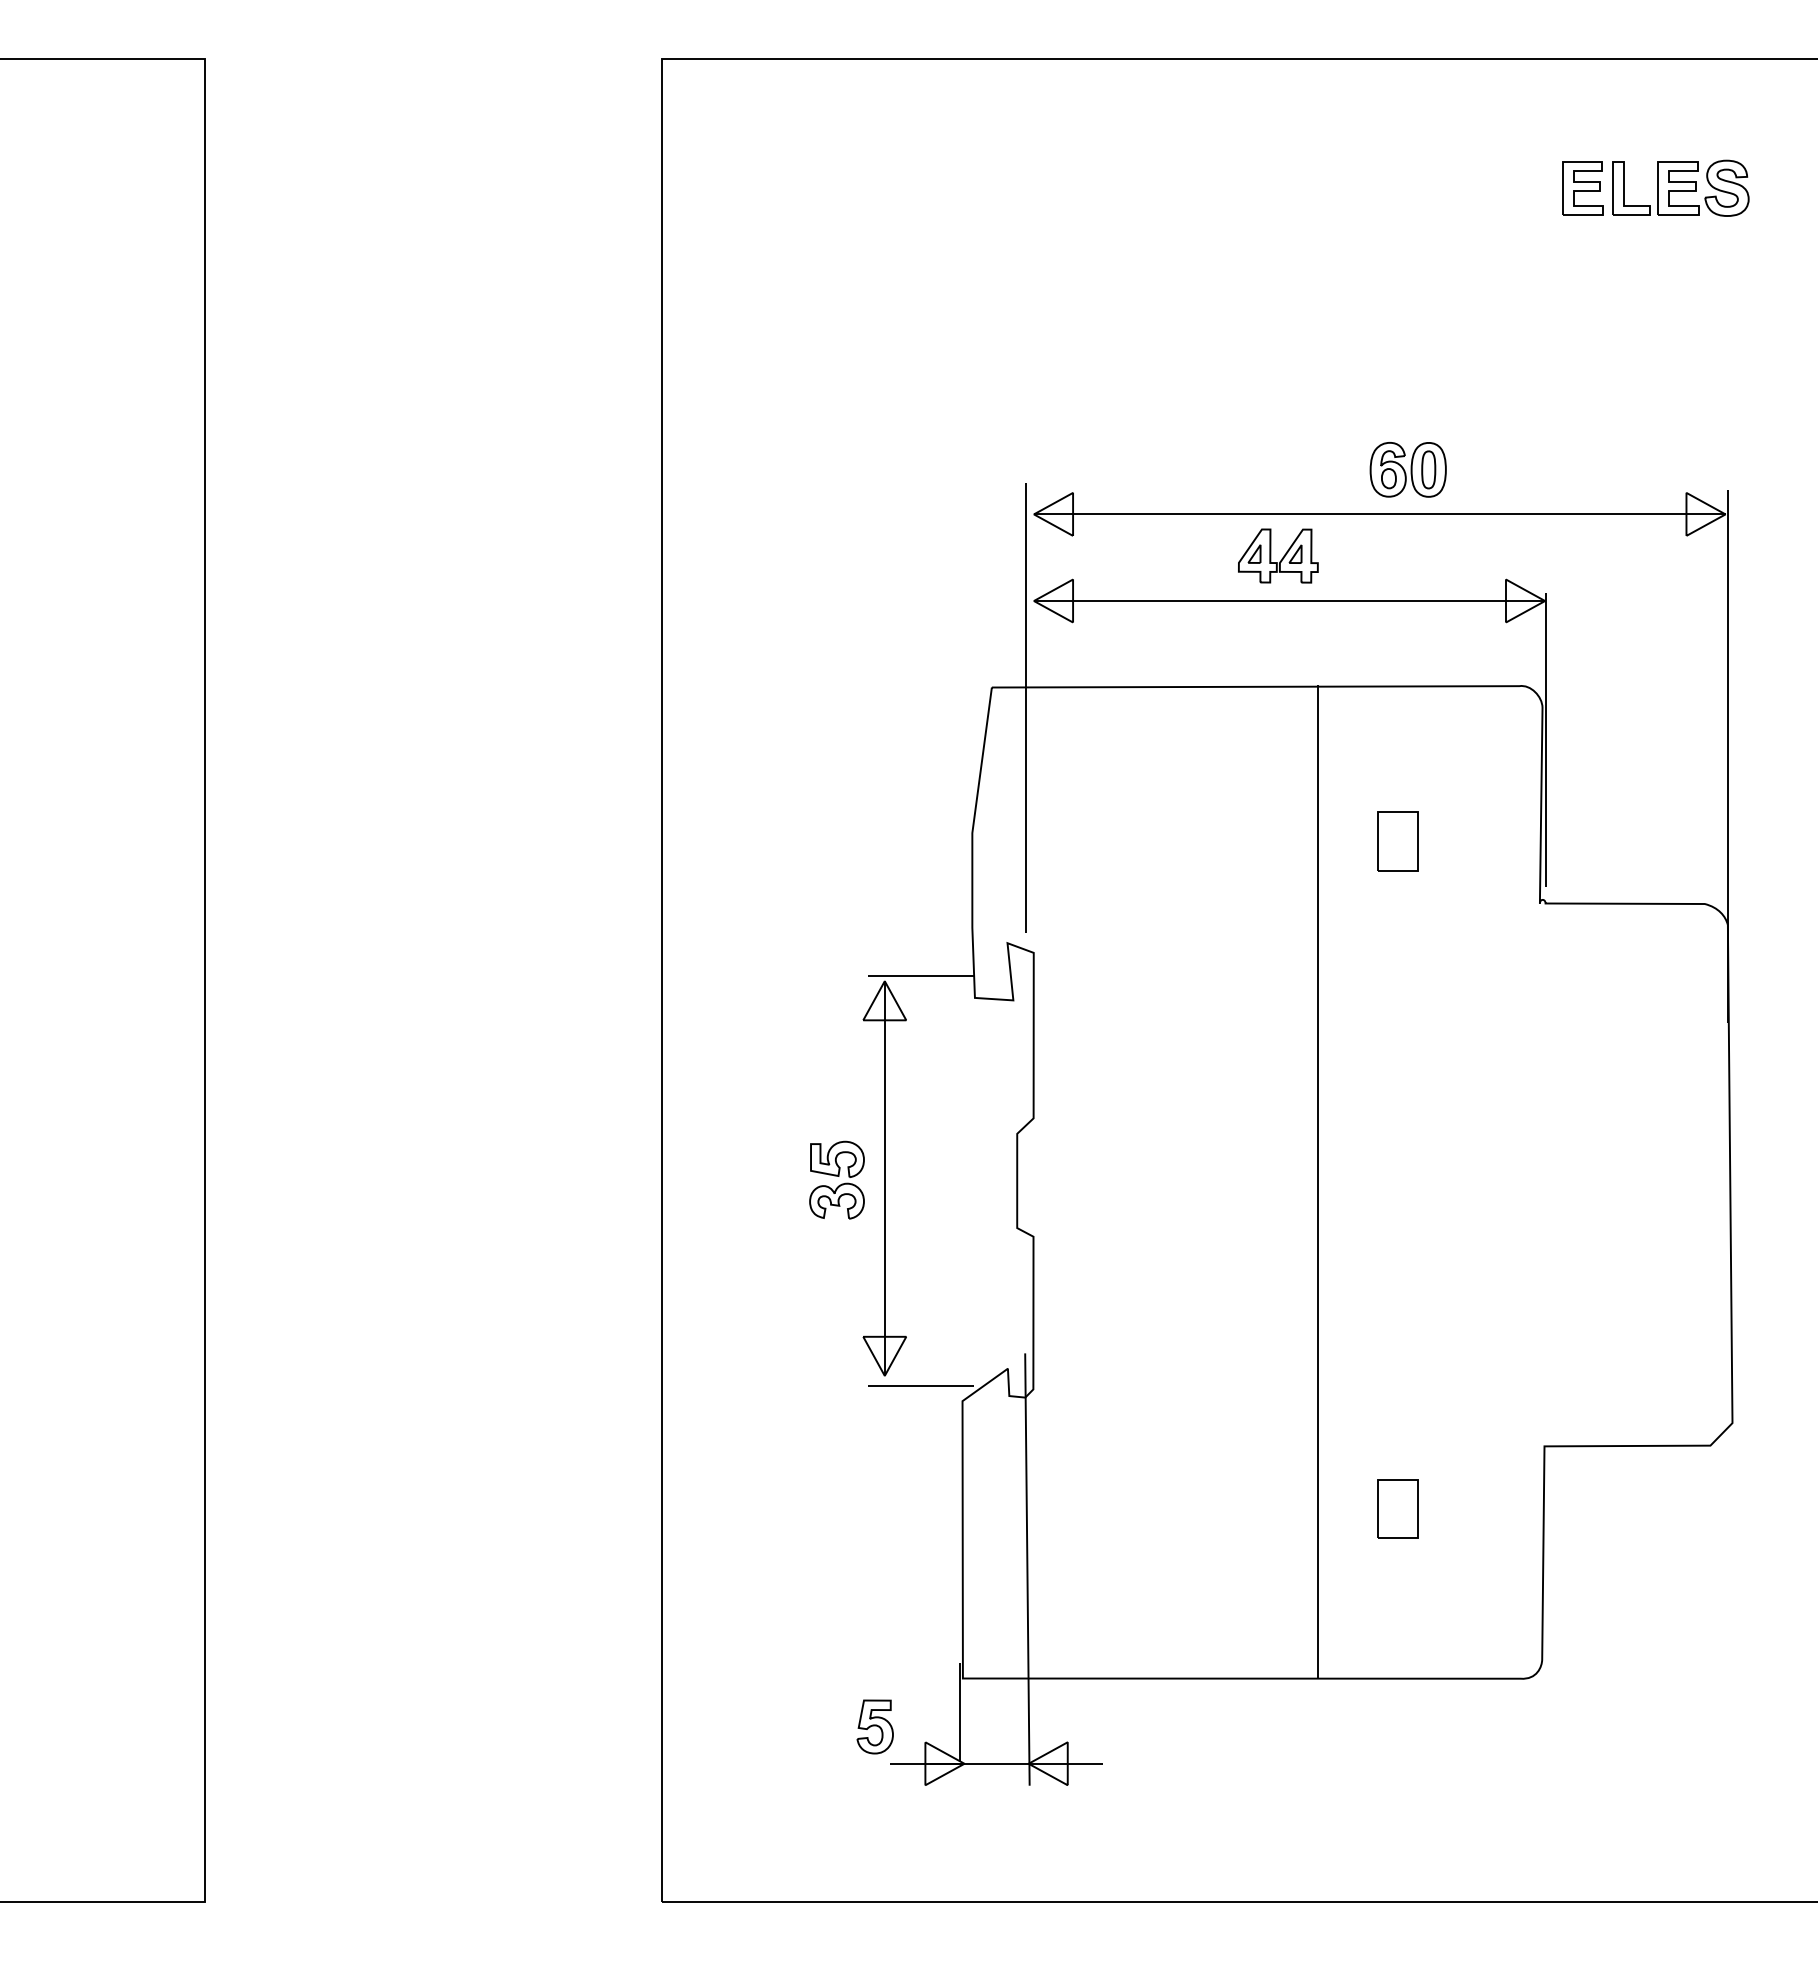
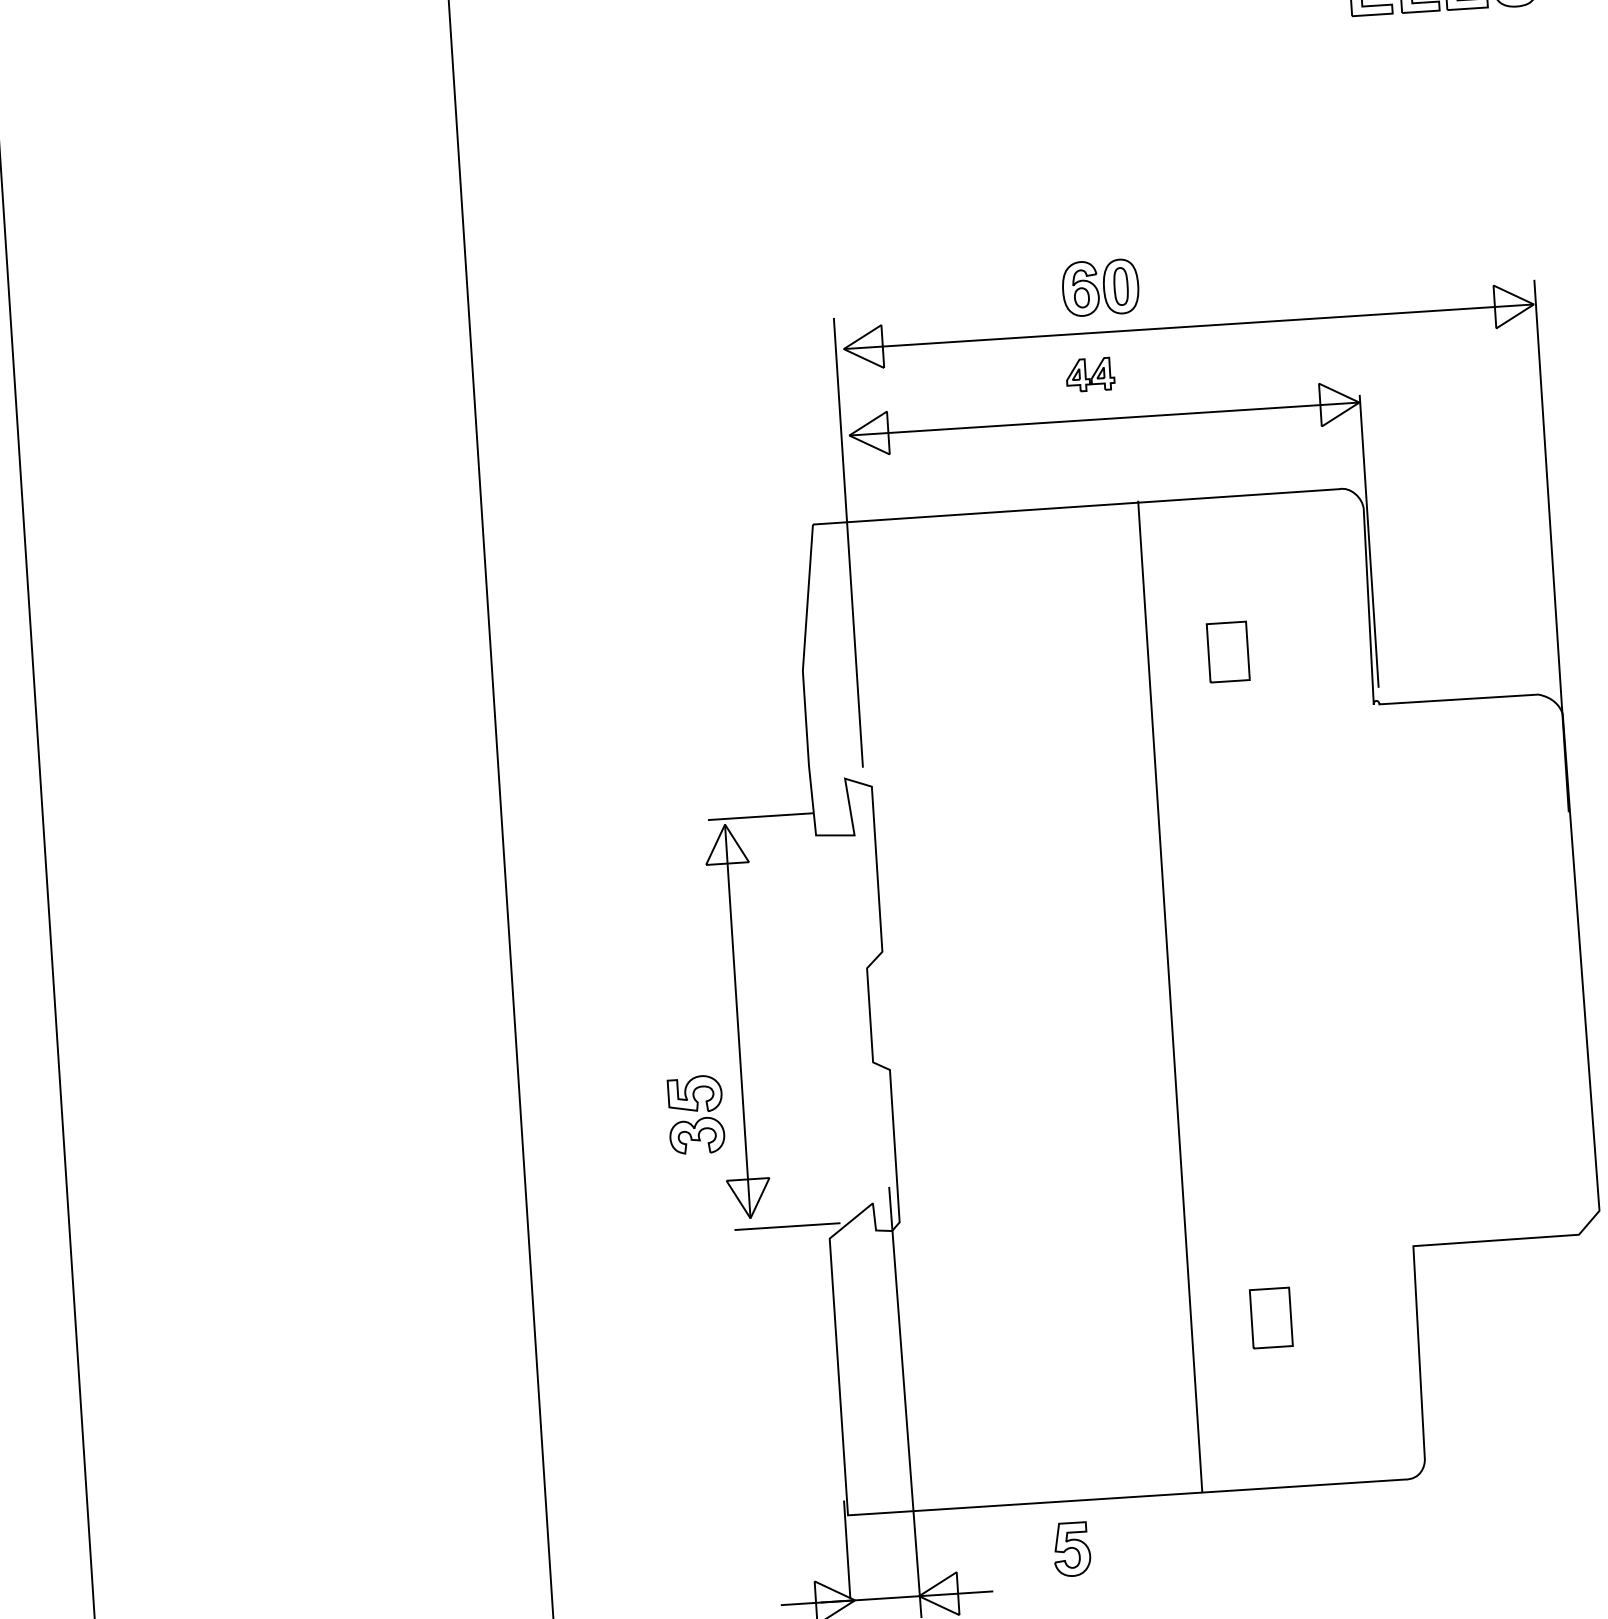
part: (1407, 469) -> (1099, 287), moved
part: (1278, 555) -> (1090, 374), size x0.6
part: (836, 1179) -> (695, 1114), moved
part: (874, 1726) -> (1071, 1549), moved

